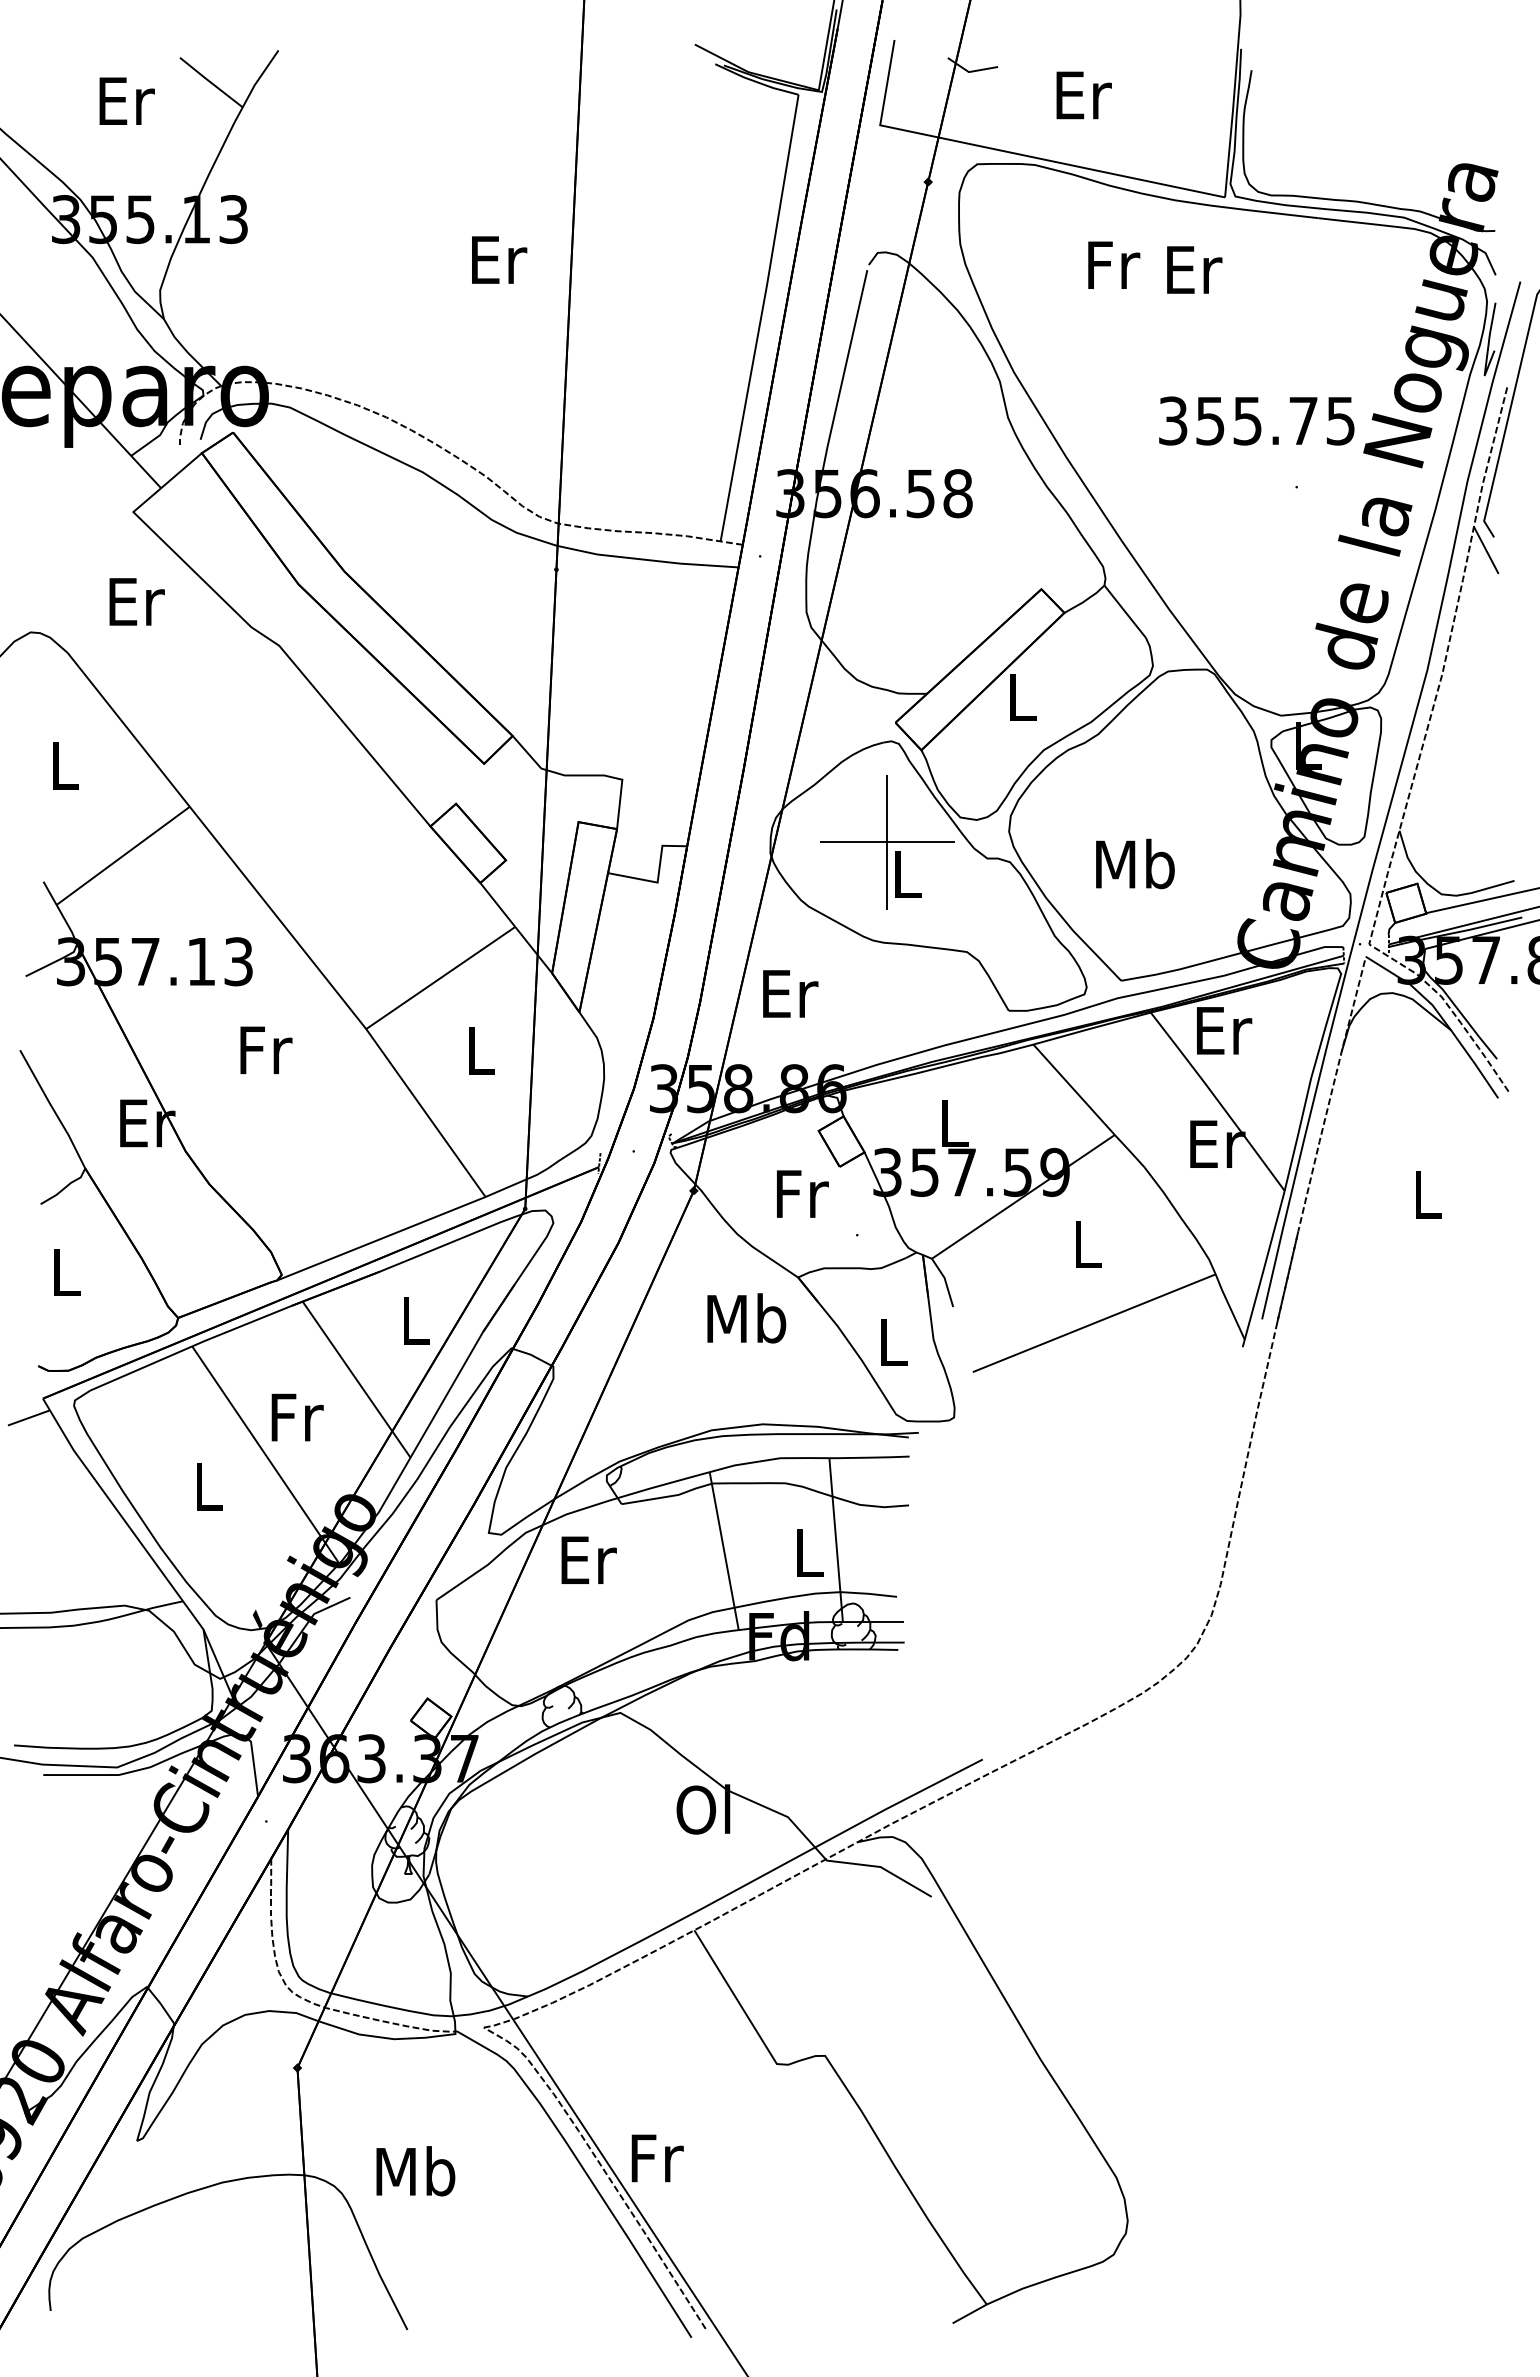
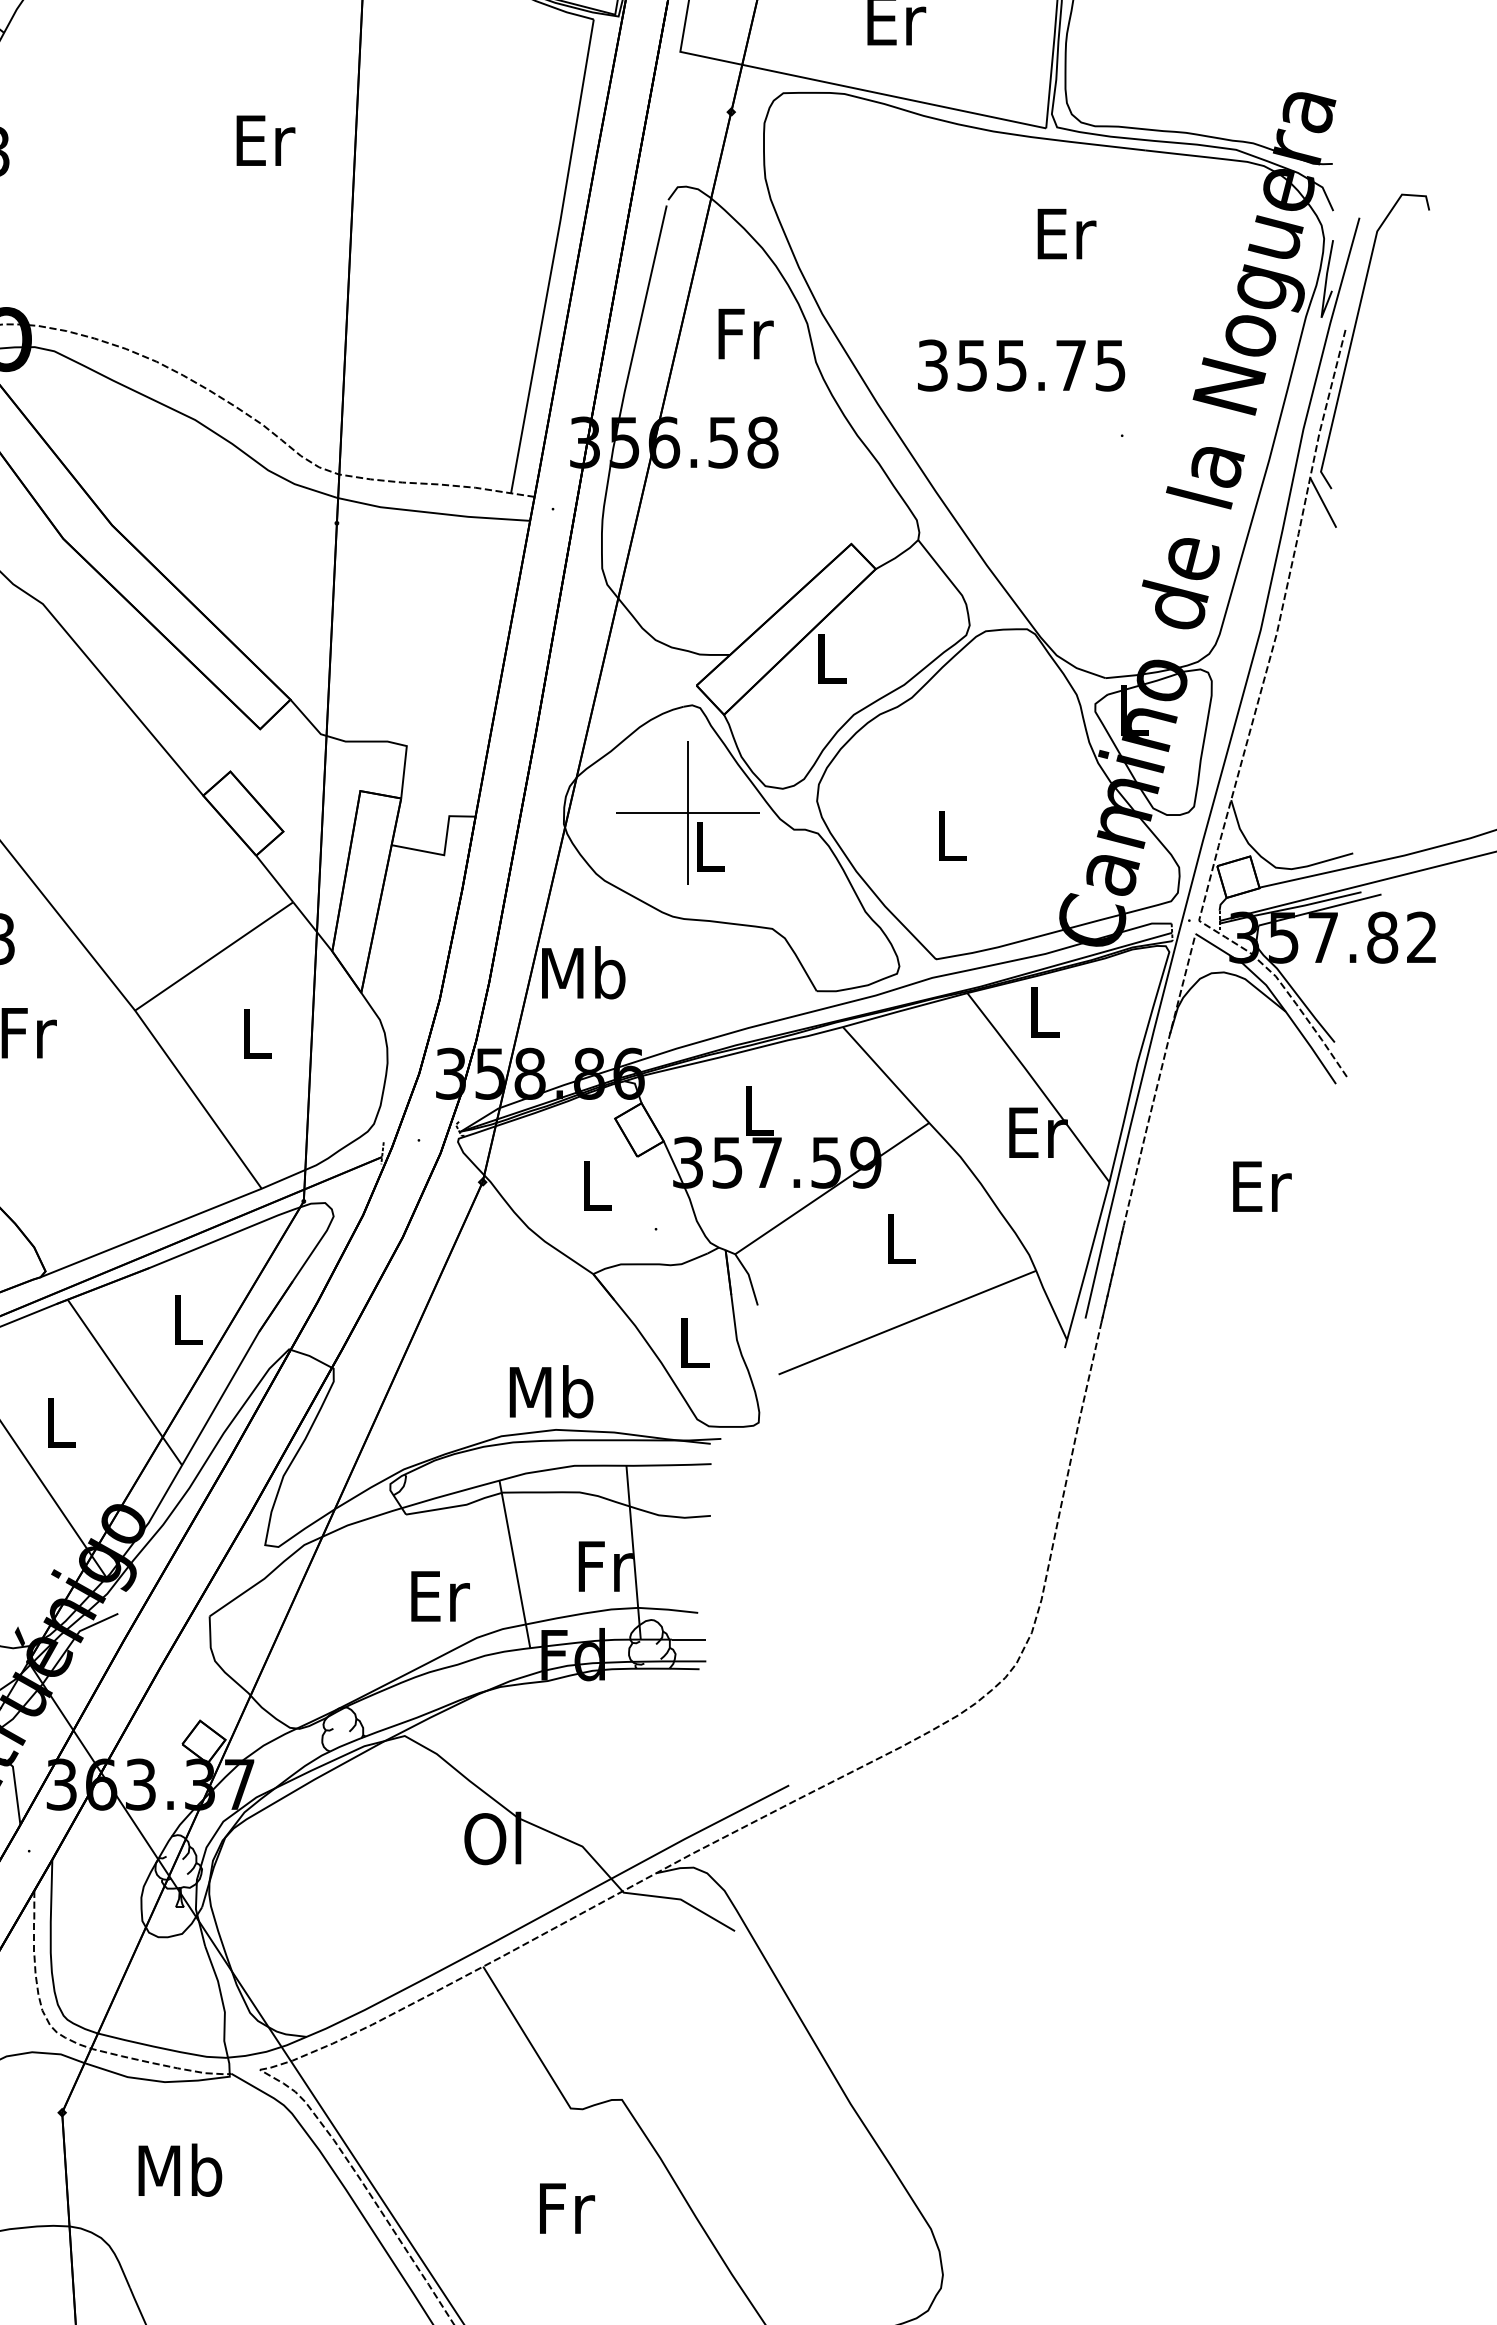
text: (499, 259) -> (265, 140), moved
text: (1114, 264) -> (746, 333), moved
text: (1194, 269) -> (1066, 233), moved
text: (1256, 420) -> (1021, 365), moved
text: (1135, 863) -> (951, 834), Mb -> L
text: (788, 993) -> (583, 972), Er -> Mb
text: (1224, 1030) -> (1045, 1012), Er -> L
text: (802, 1193) -> (597, 1185), Fr -> L
text: (1428, 1194) -> (1261, 1186), L -> Er
text: (746, 1318) -> (551, 1391), moved
text: (297, 1417) -> (62, 1422), Fr -> L
text: (809, 1552) -> (605, 1565), L -> Fr
text: (588, 1559) -> (439, 1595), moved
text: (657, 2158) -> (567, 2208), moved
text: (415, 2171) -> (179, 2170), moved

